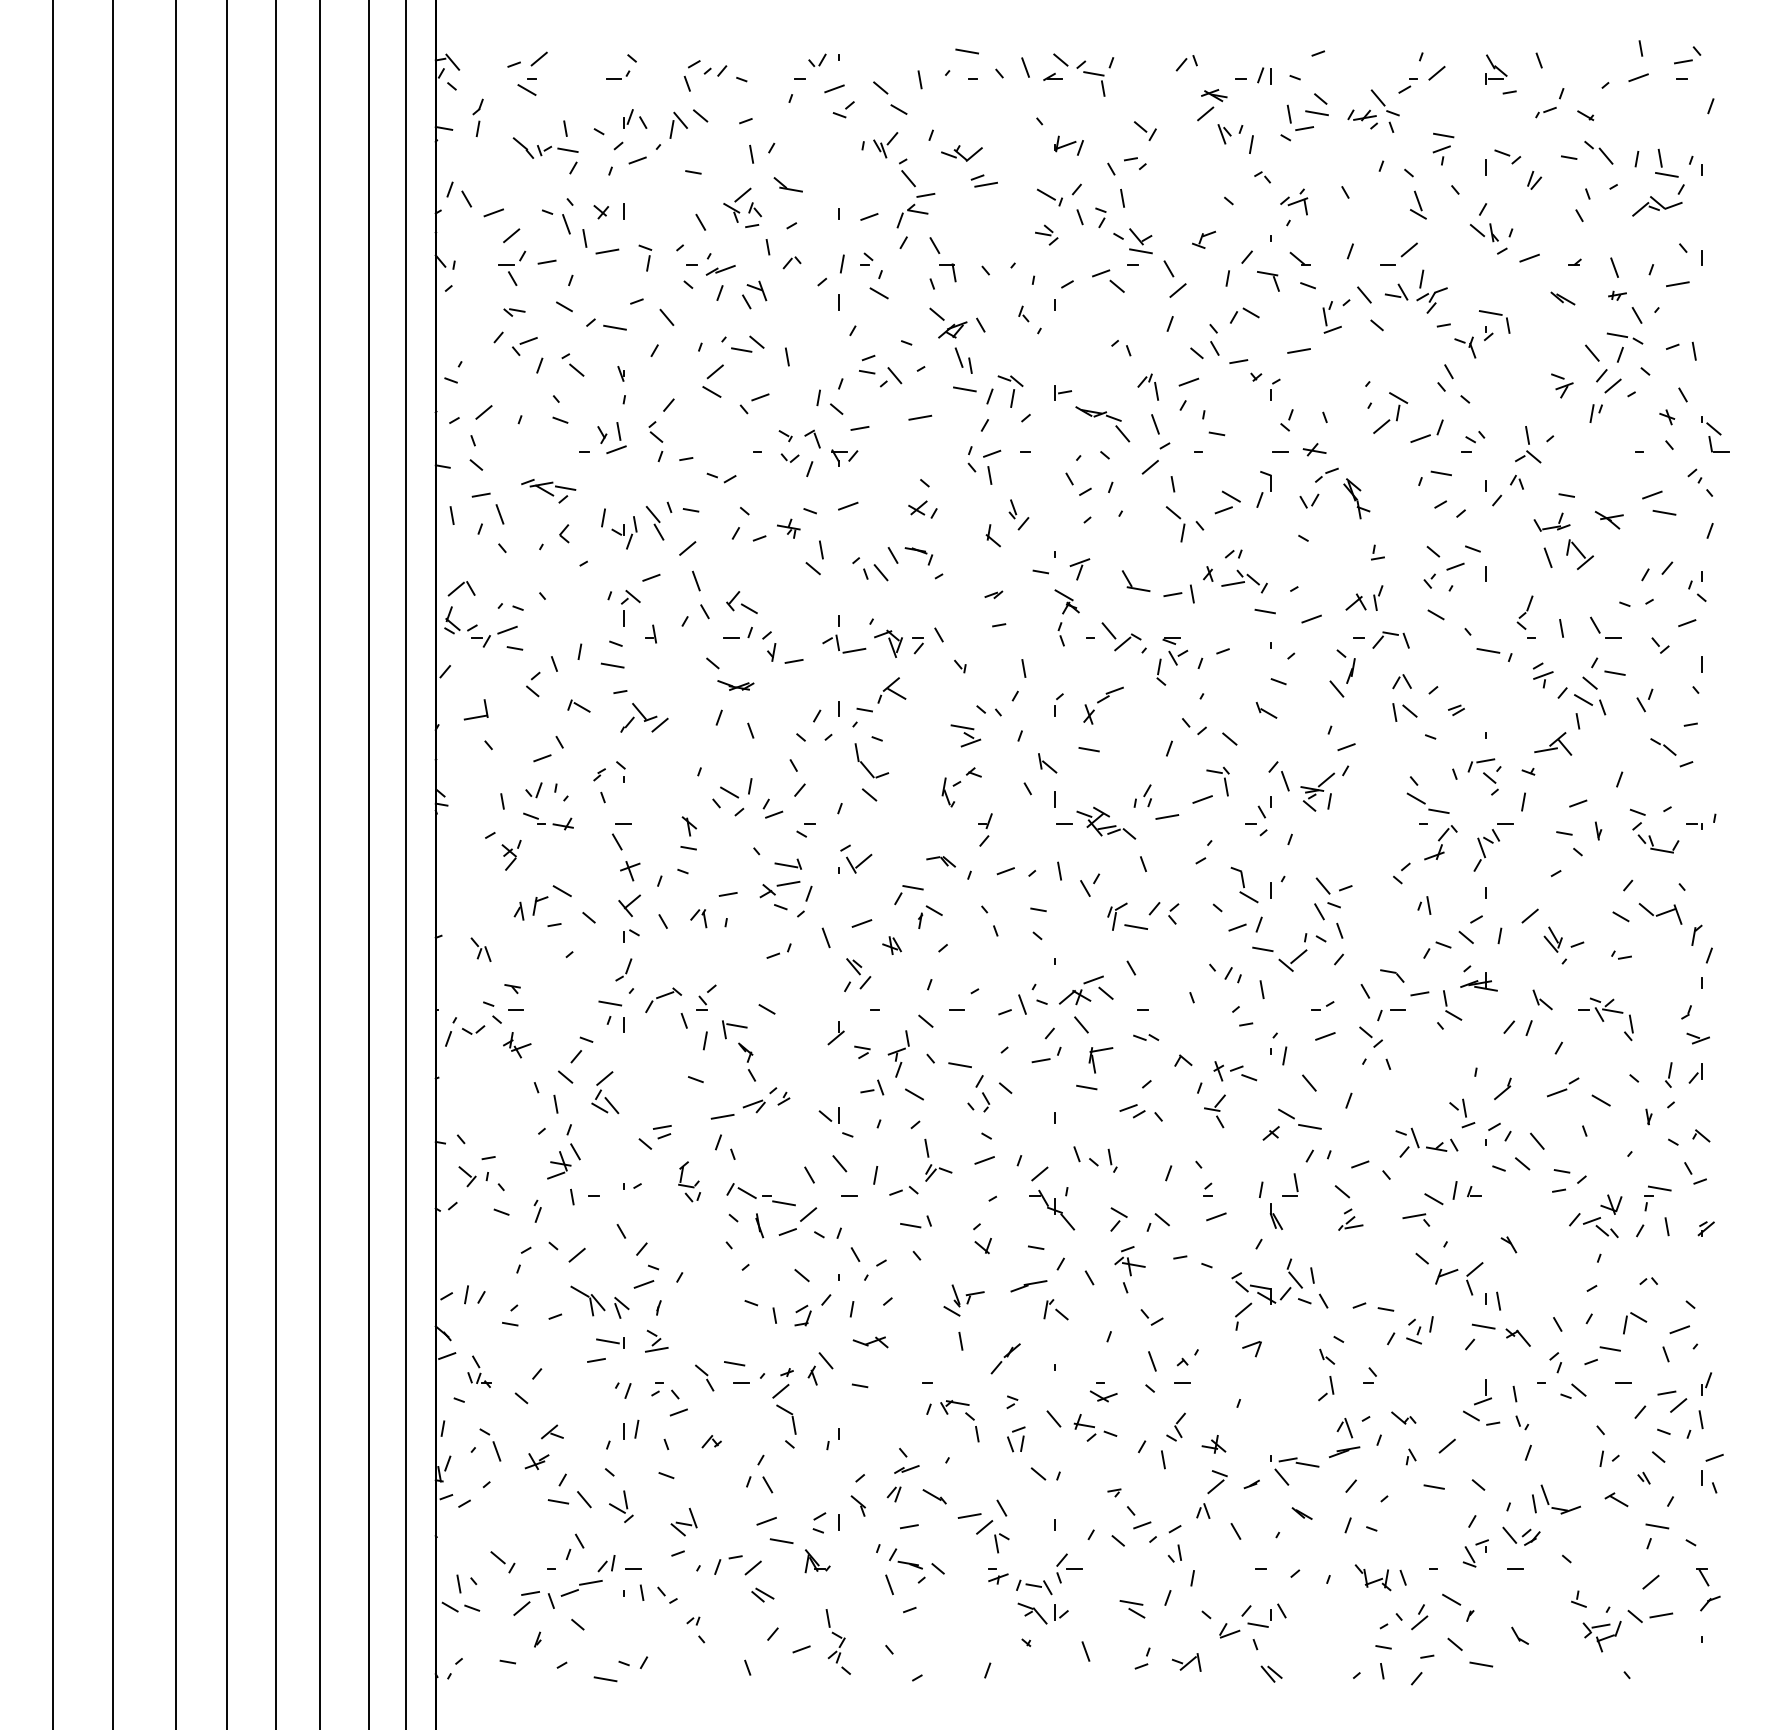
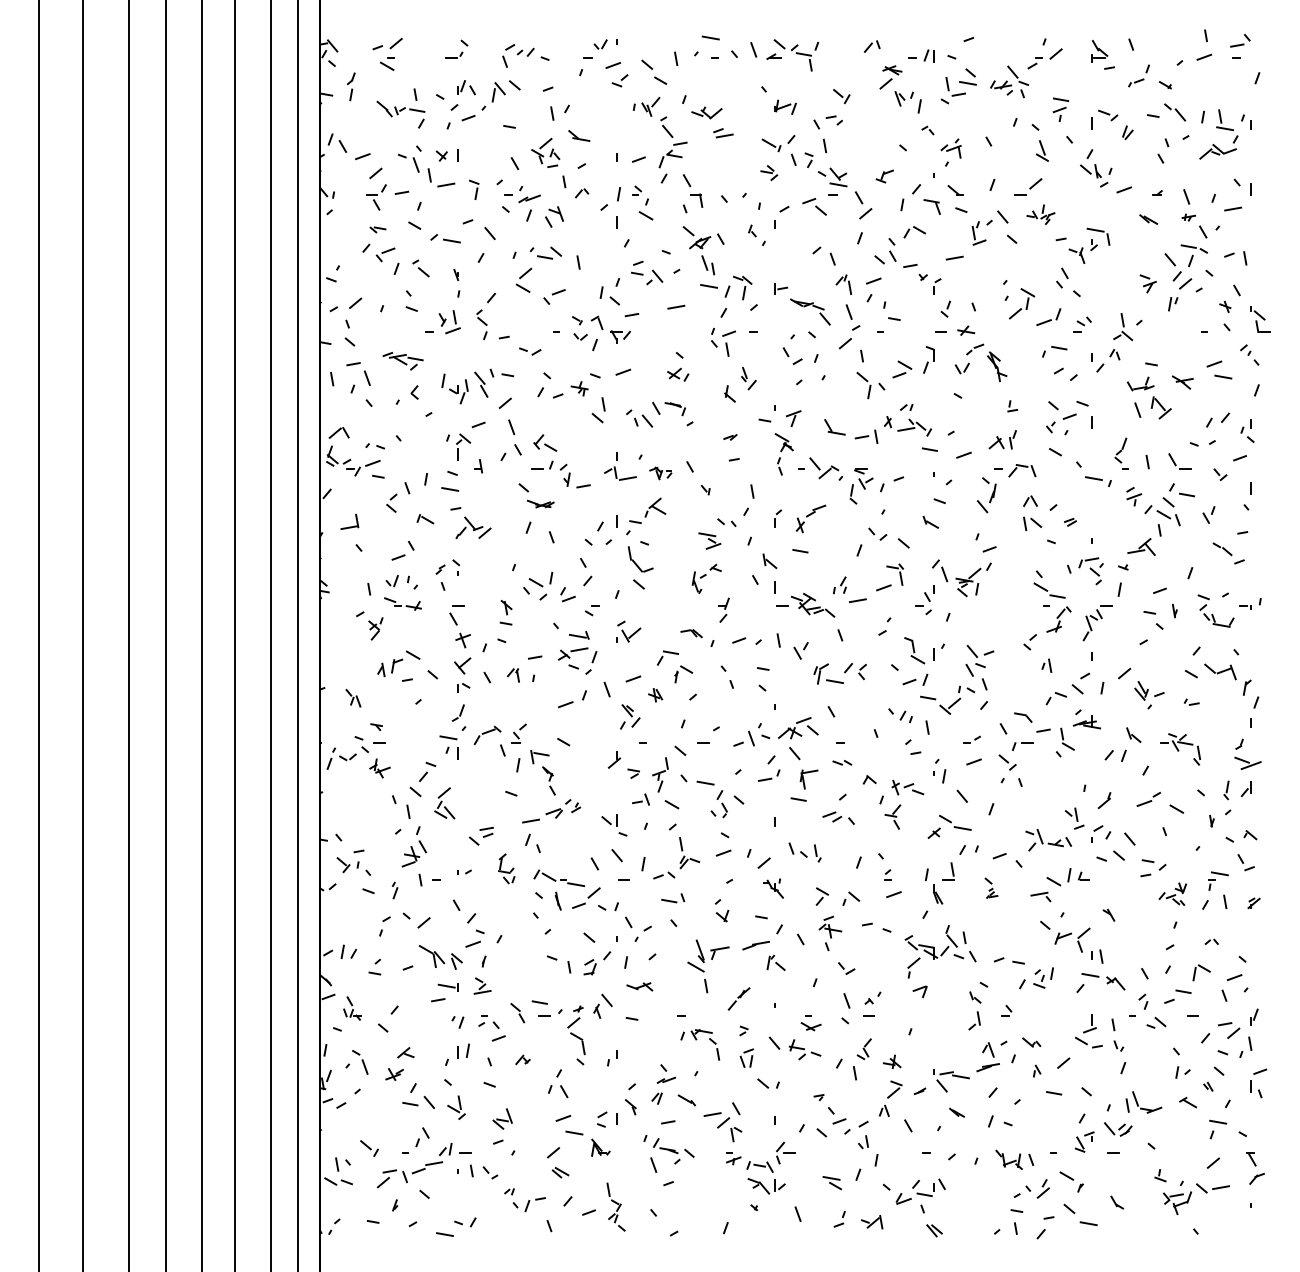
part: (1415, 291) -> (1040, 214), size x0.6
part: (1120, 347) -> (823, 255), size x1.6
part: (898, 643) -> (660, 473), size x0.6
part: (779, 951) -> (572, 699), size x1.6
part: (1698, 1038) -> (1248, 763), size x1.6
part: (1052, 1208) -> (773, 888), size x0.6
part: (1349, 1208) -> (991, 888), size x0.6
part: (1595, 1216) -> (1172, 894), size x0.7
part: (964, 1301) -> (708, 956), size x1.4
part: (727, 1564) -> (534, 1204), moved

